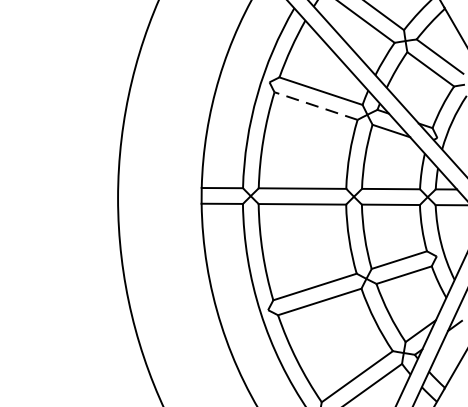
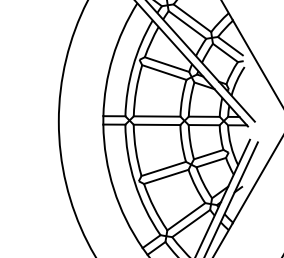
line: (314, 106) -> (163, 72), dashed -> solid

